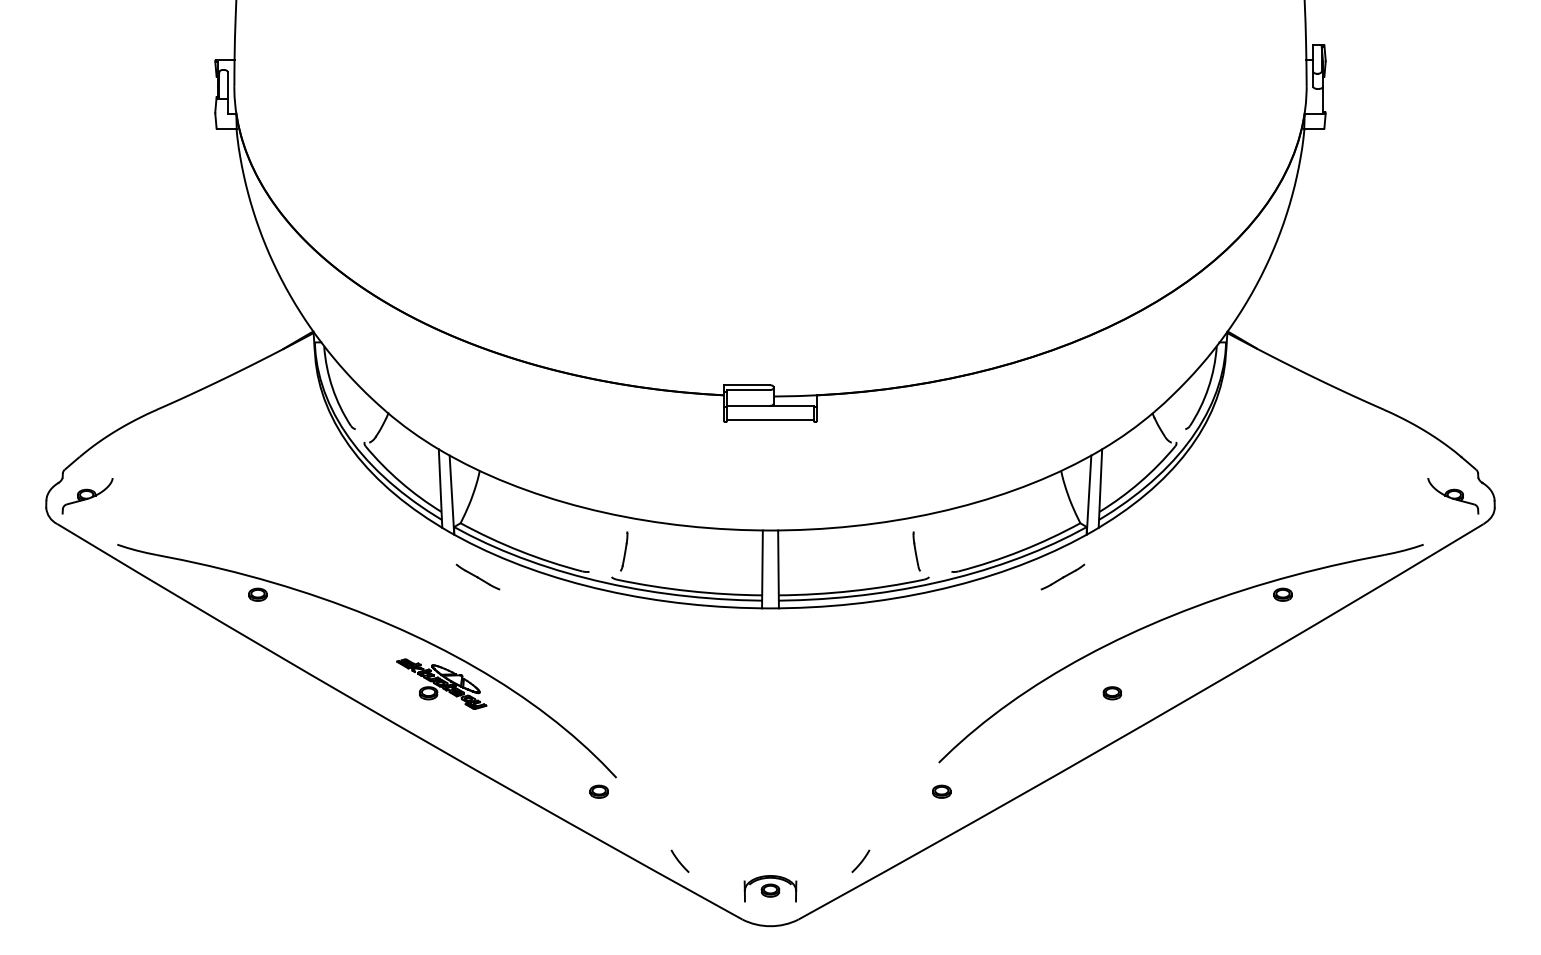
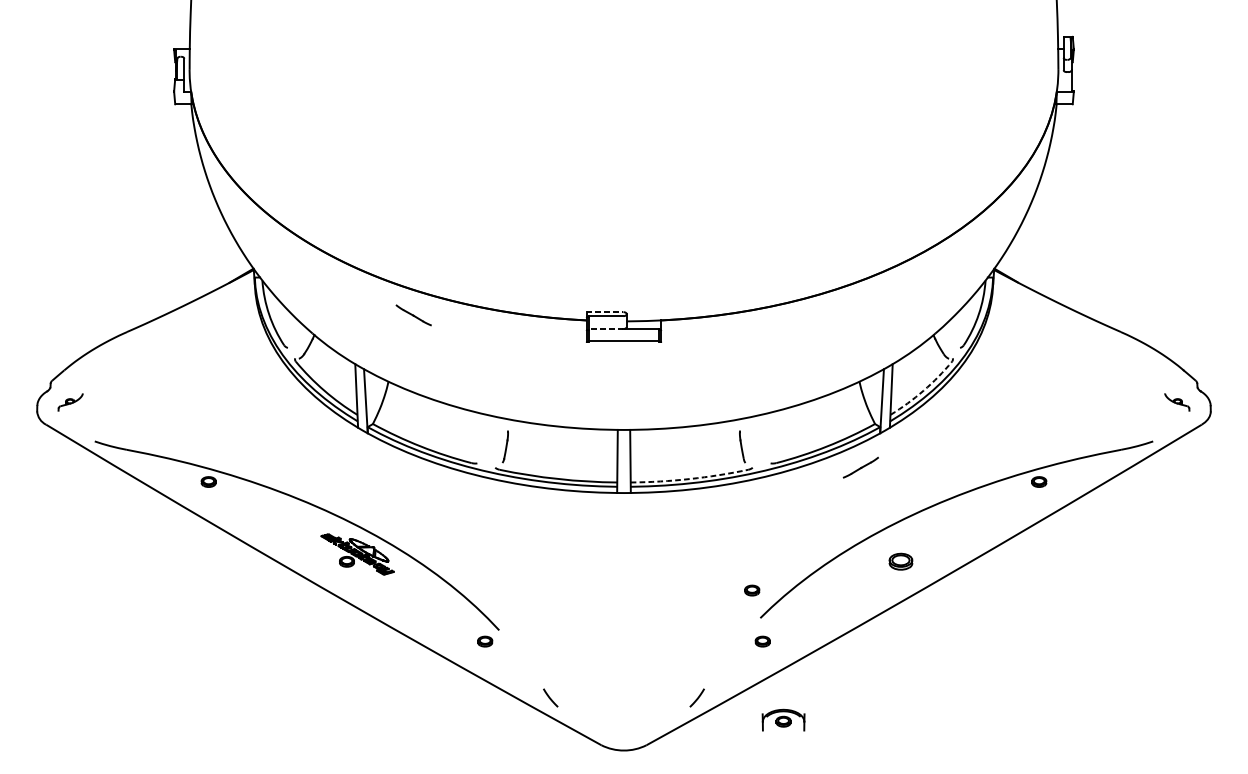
line: (747, 385) -> (605, 312), solid -> dashed
line: (747, 405) -> (605, 328), solid -> dashed
arc: (1140, 482) -> (923, 391), solid -> dashed
part: (87, 496) -> (70, 402), size x0.6
part: (1453, 496) -> (1177, 402), size x0.6
part: (477, 576) -> (413, 314), moved
arc: (851, 591) -> (689, 479), solid -> dashed
part: (1112, 693) -> (901, 562), size x1.6
part: (928, 728) -> (752, 590), added
part: (770, 888) -> (783, 719), moved

